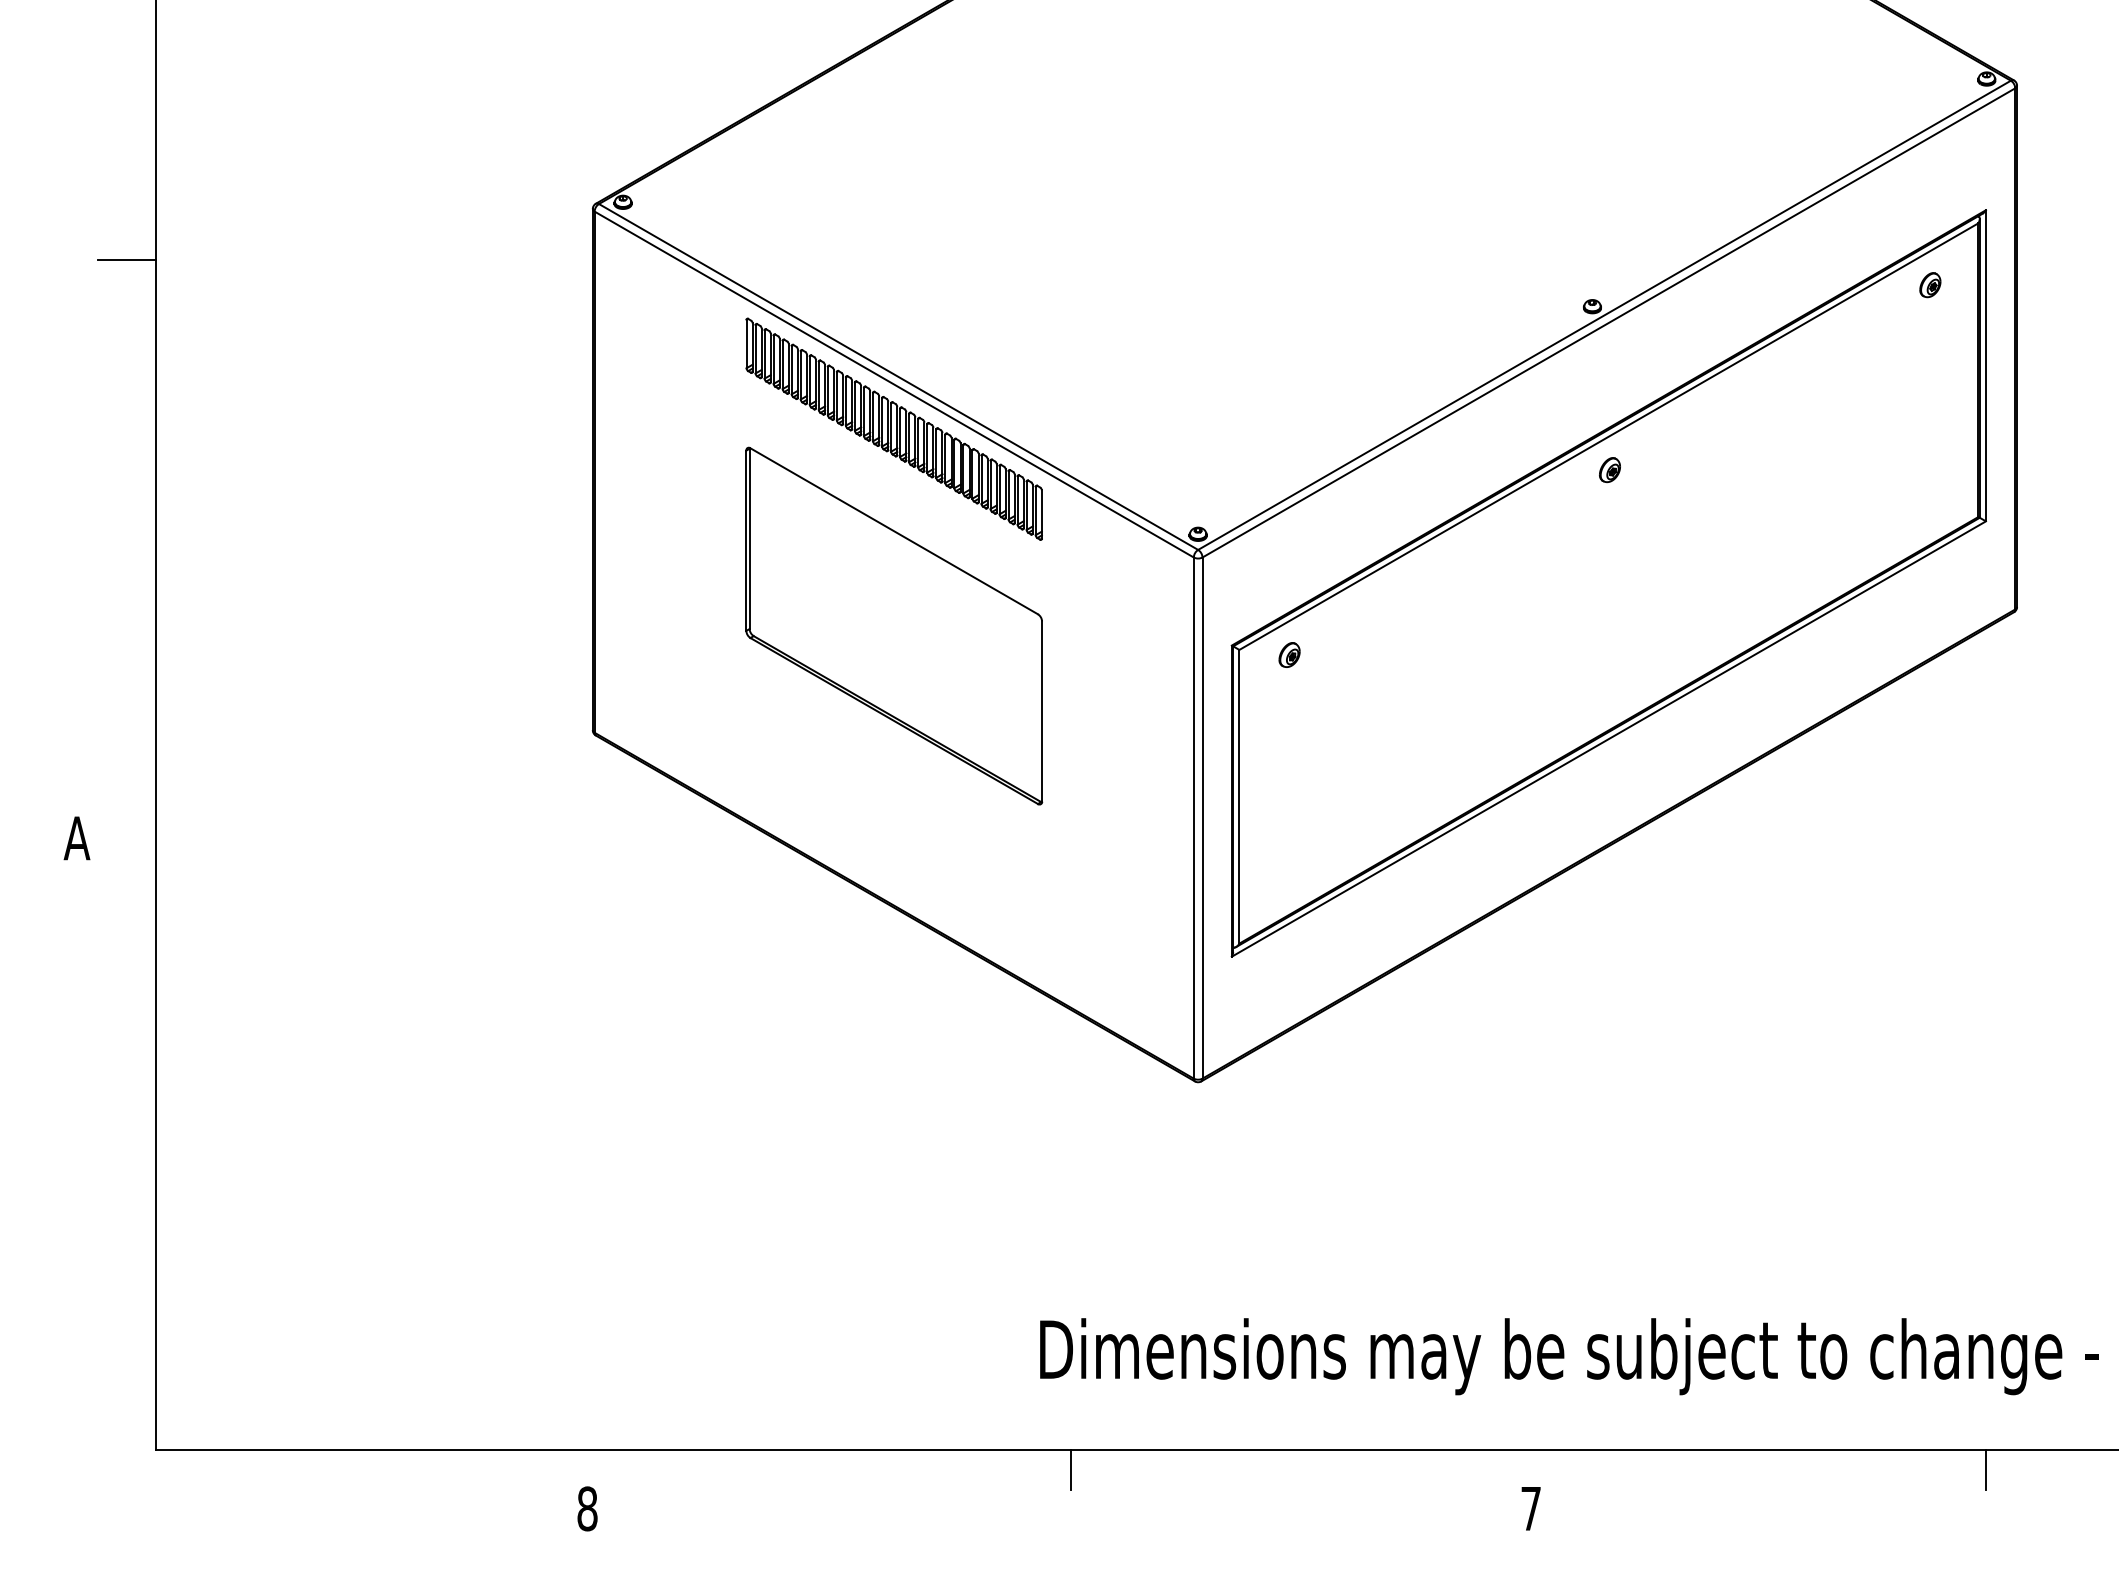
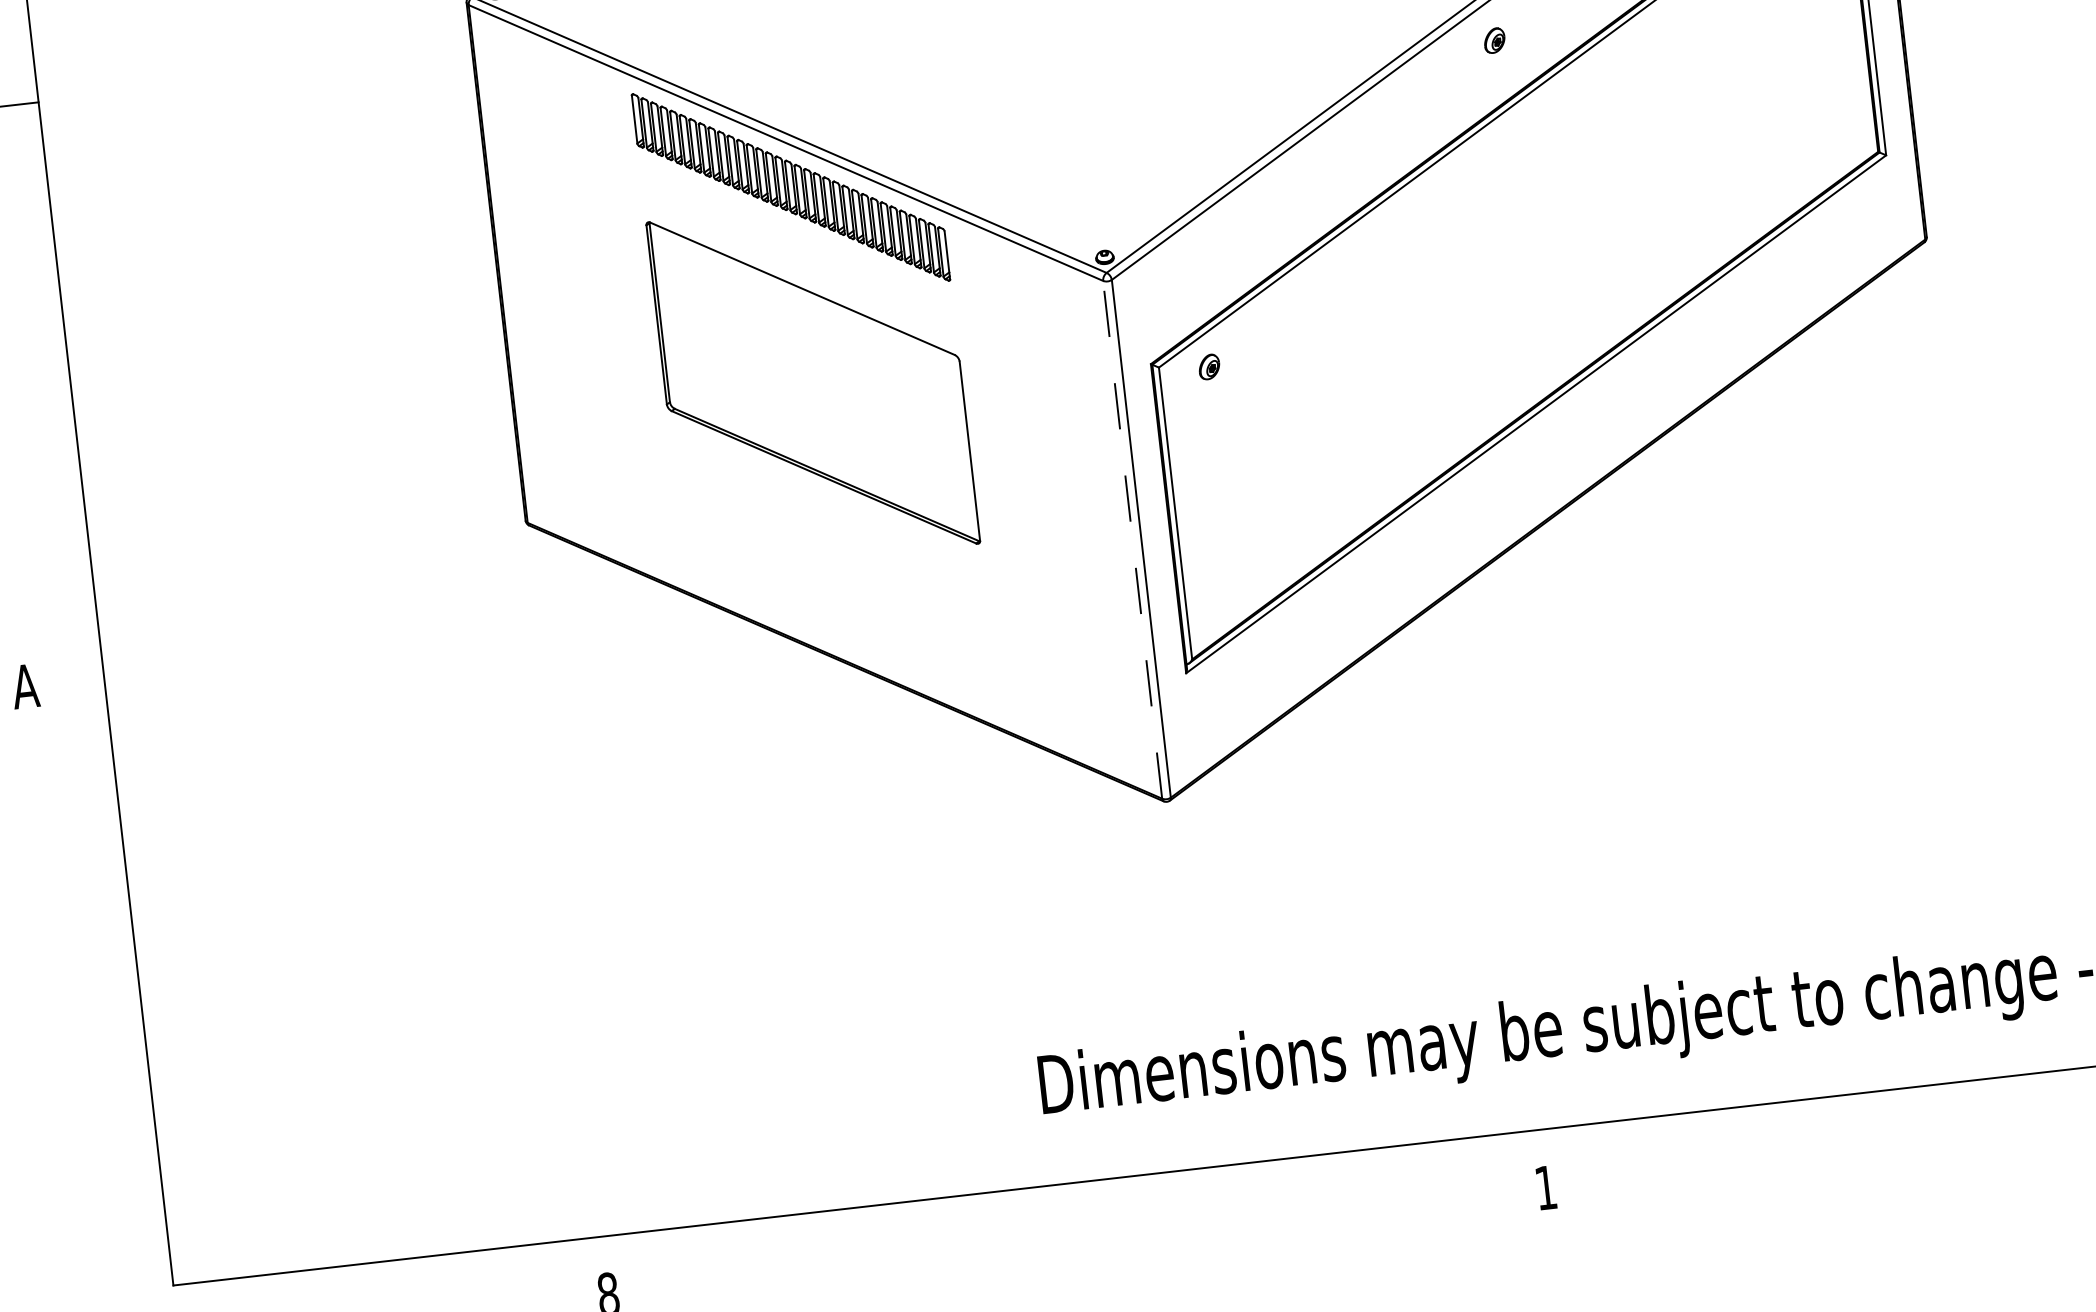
part: (1609, 470) -> (1494, 41), moved
line: (1193, 818) -> (1132, 540), solid -> dashed
line: (1071, 1469) -> (1084, 1200), removed
line: (1985, 1469) -> (1993, 1097), removed
text: (1530, 1508) -> (1545, 1187), 7 -> 1

